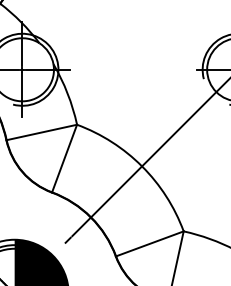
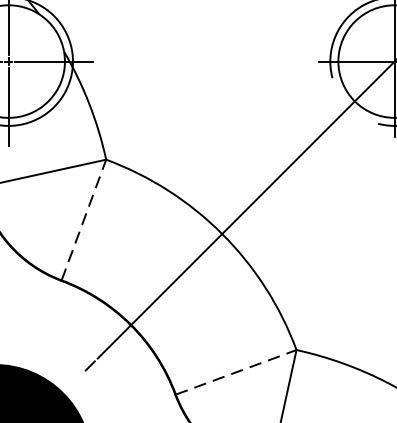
line: (64, 158) -> (83, 219), solid -> dashed
line: (150, 243) -> (237, 371), solid -> dashed

